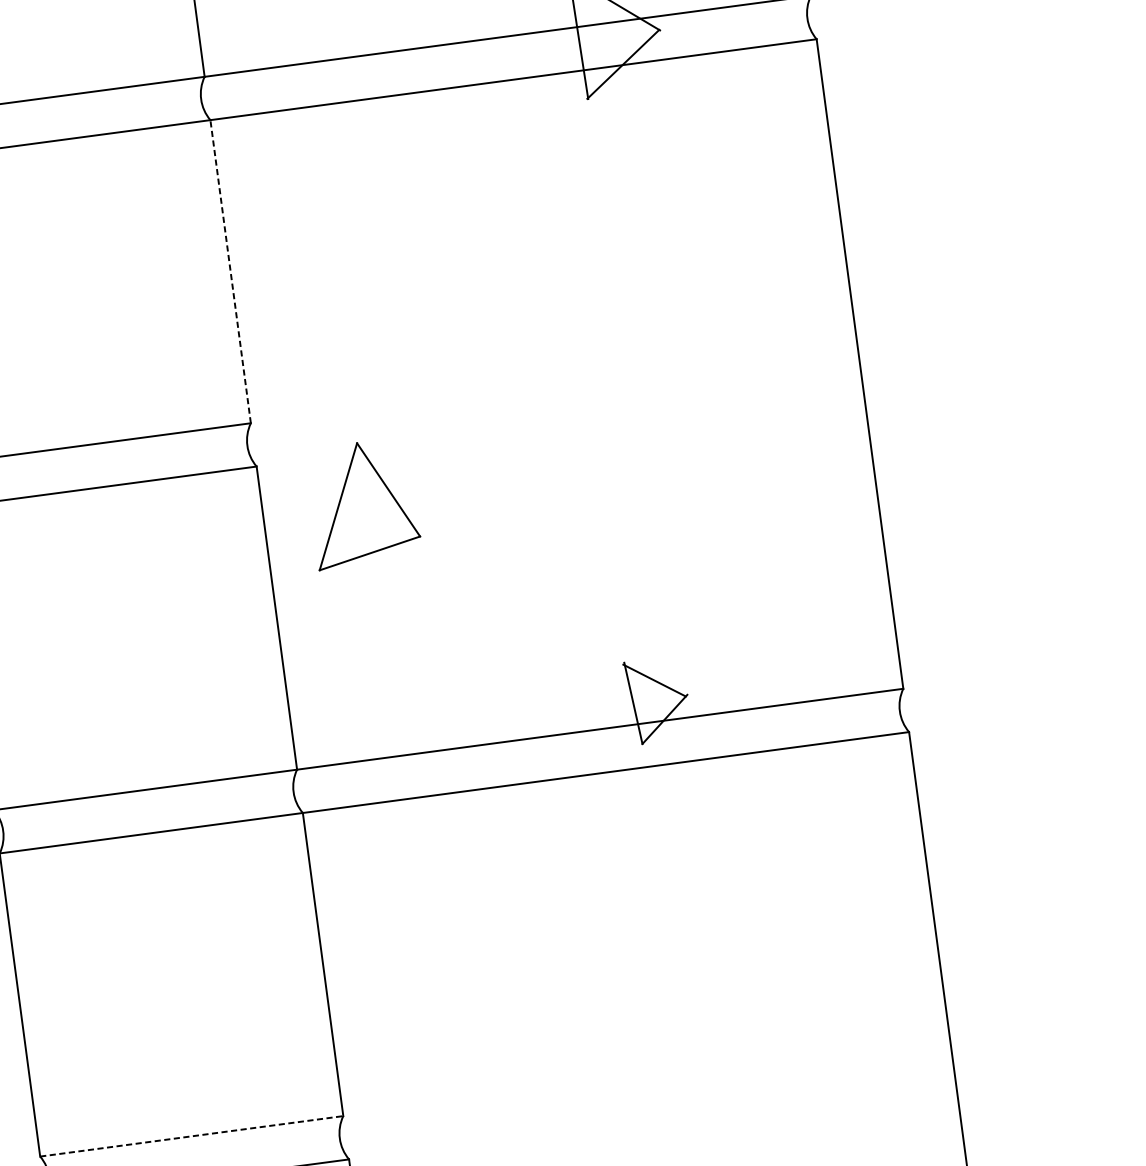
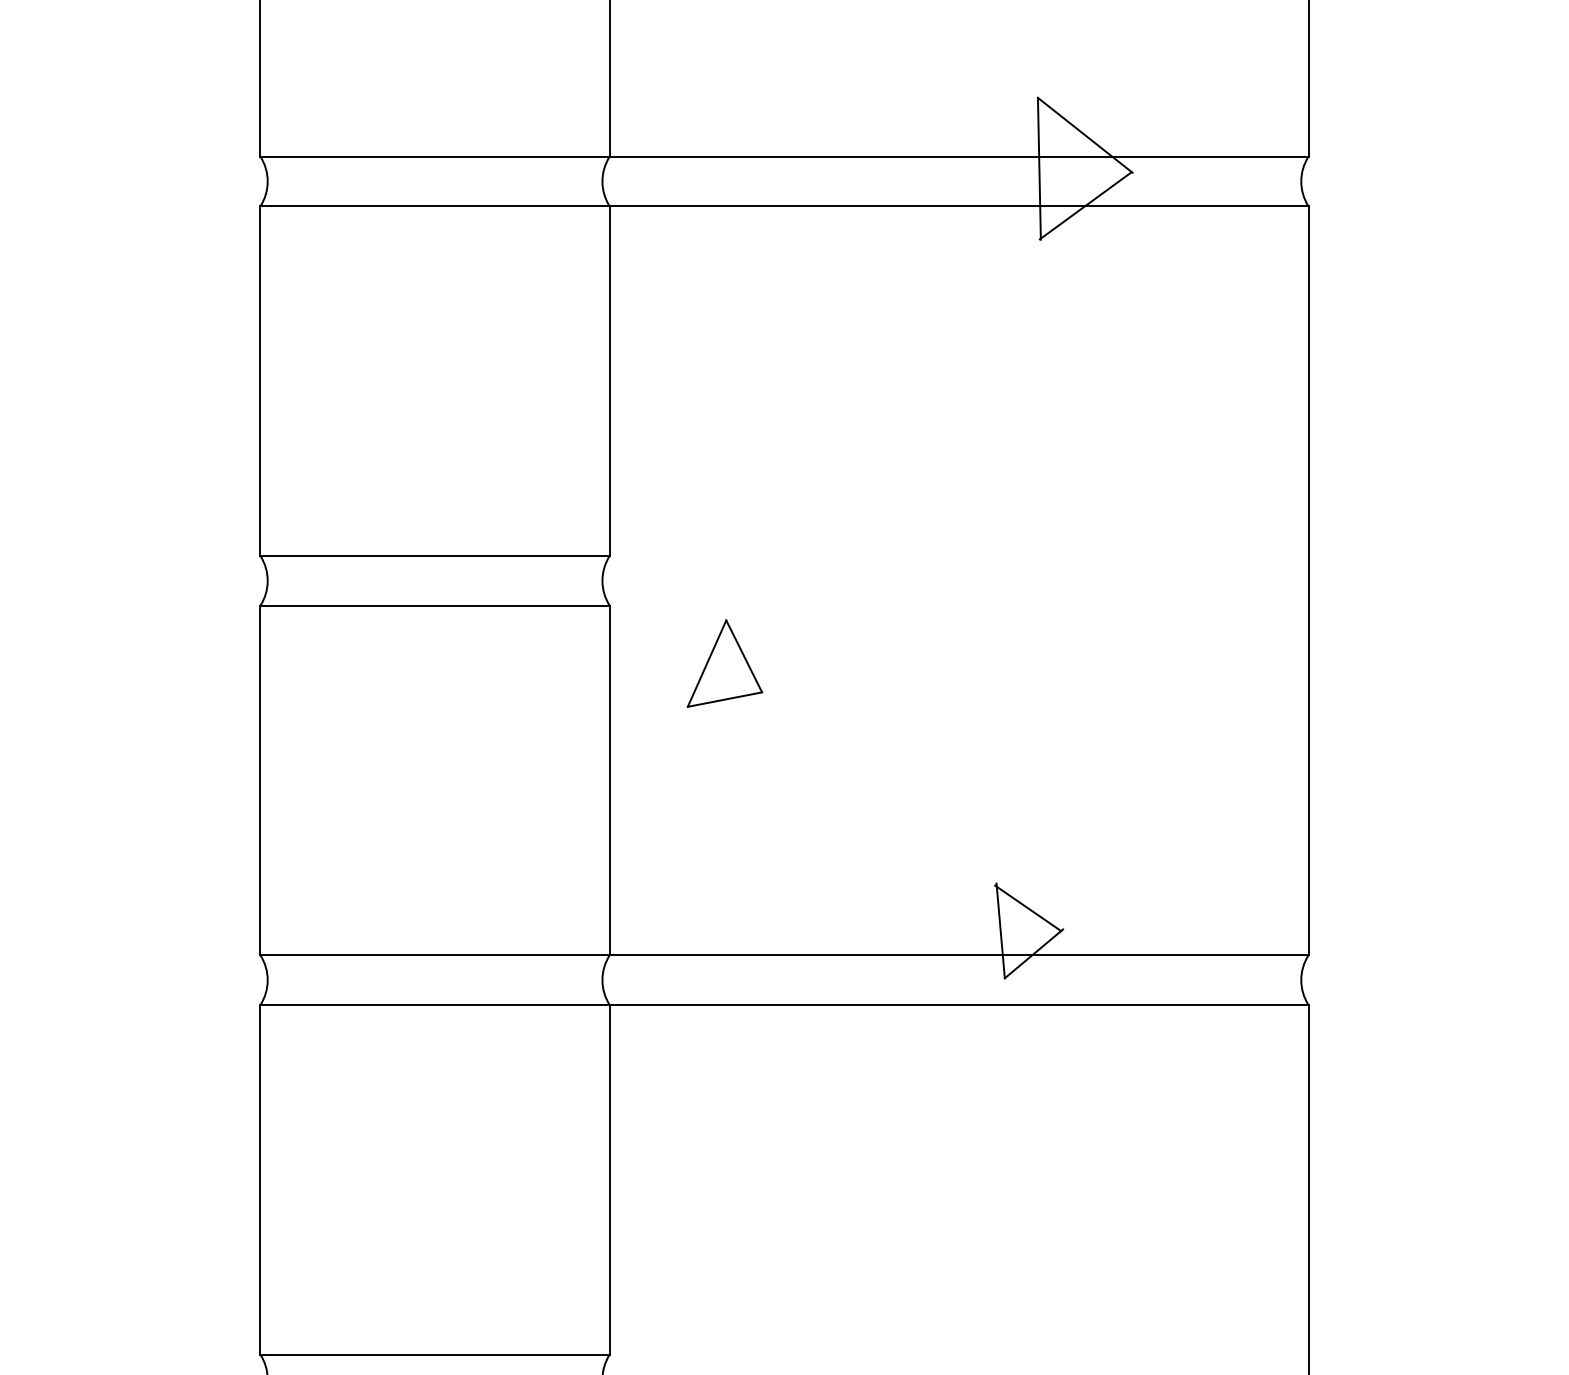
line: (230, 272) -> (609, 381), dashed -> solid
part: (362, 503) -> (724, 663), size x0.62
line: (192, 1136) -> (435, 1354), dashed -> solid

